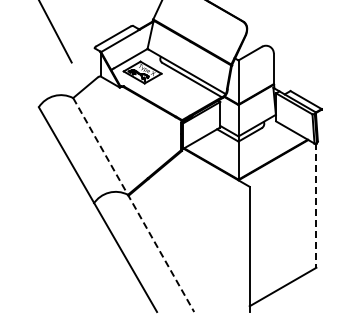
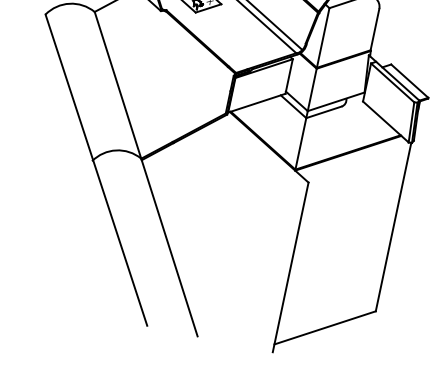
line: (133, 205) -> (145, 174), dashed -> solid
line: (316, 206) -> (393, 228), dashed -> solid

